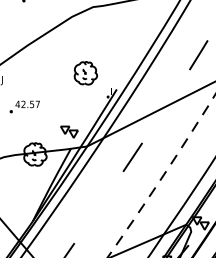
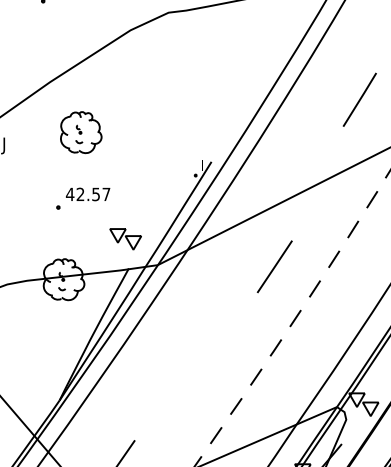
part: (85, 73) -> (80, 132), moved
part: (24, 106) -> (82, 198), moved
line: (132, 156) -> (274, 265), moved

